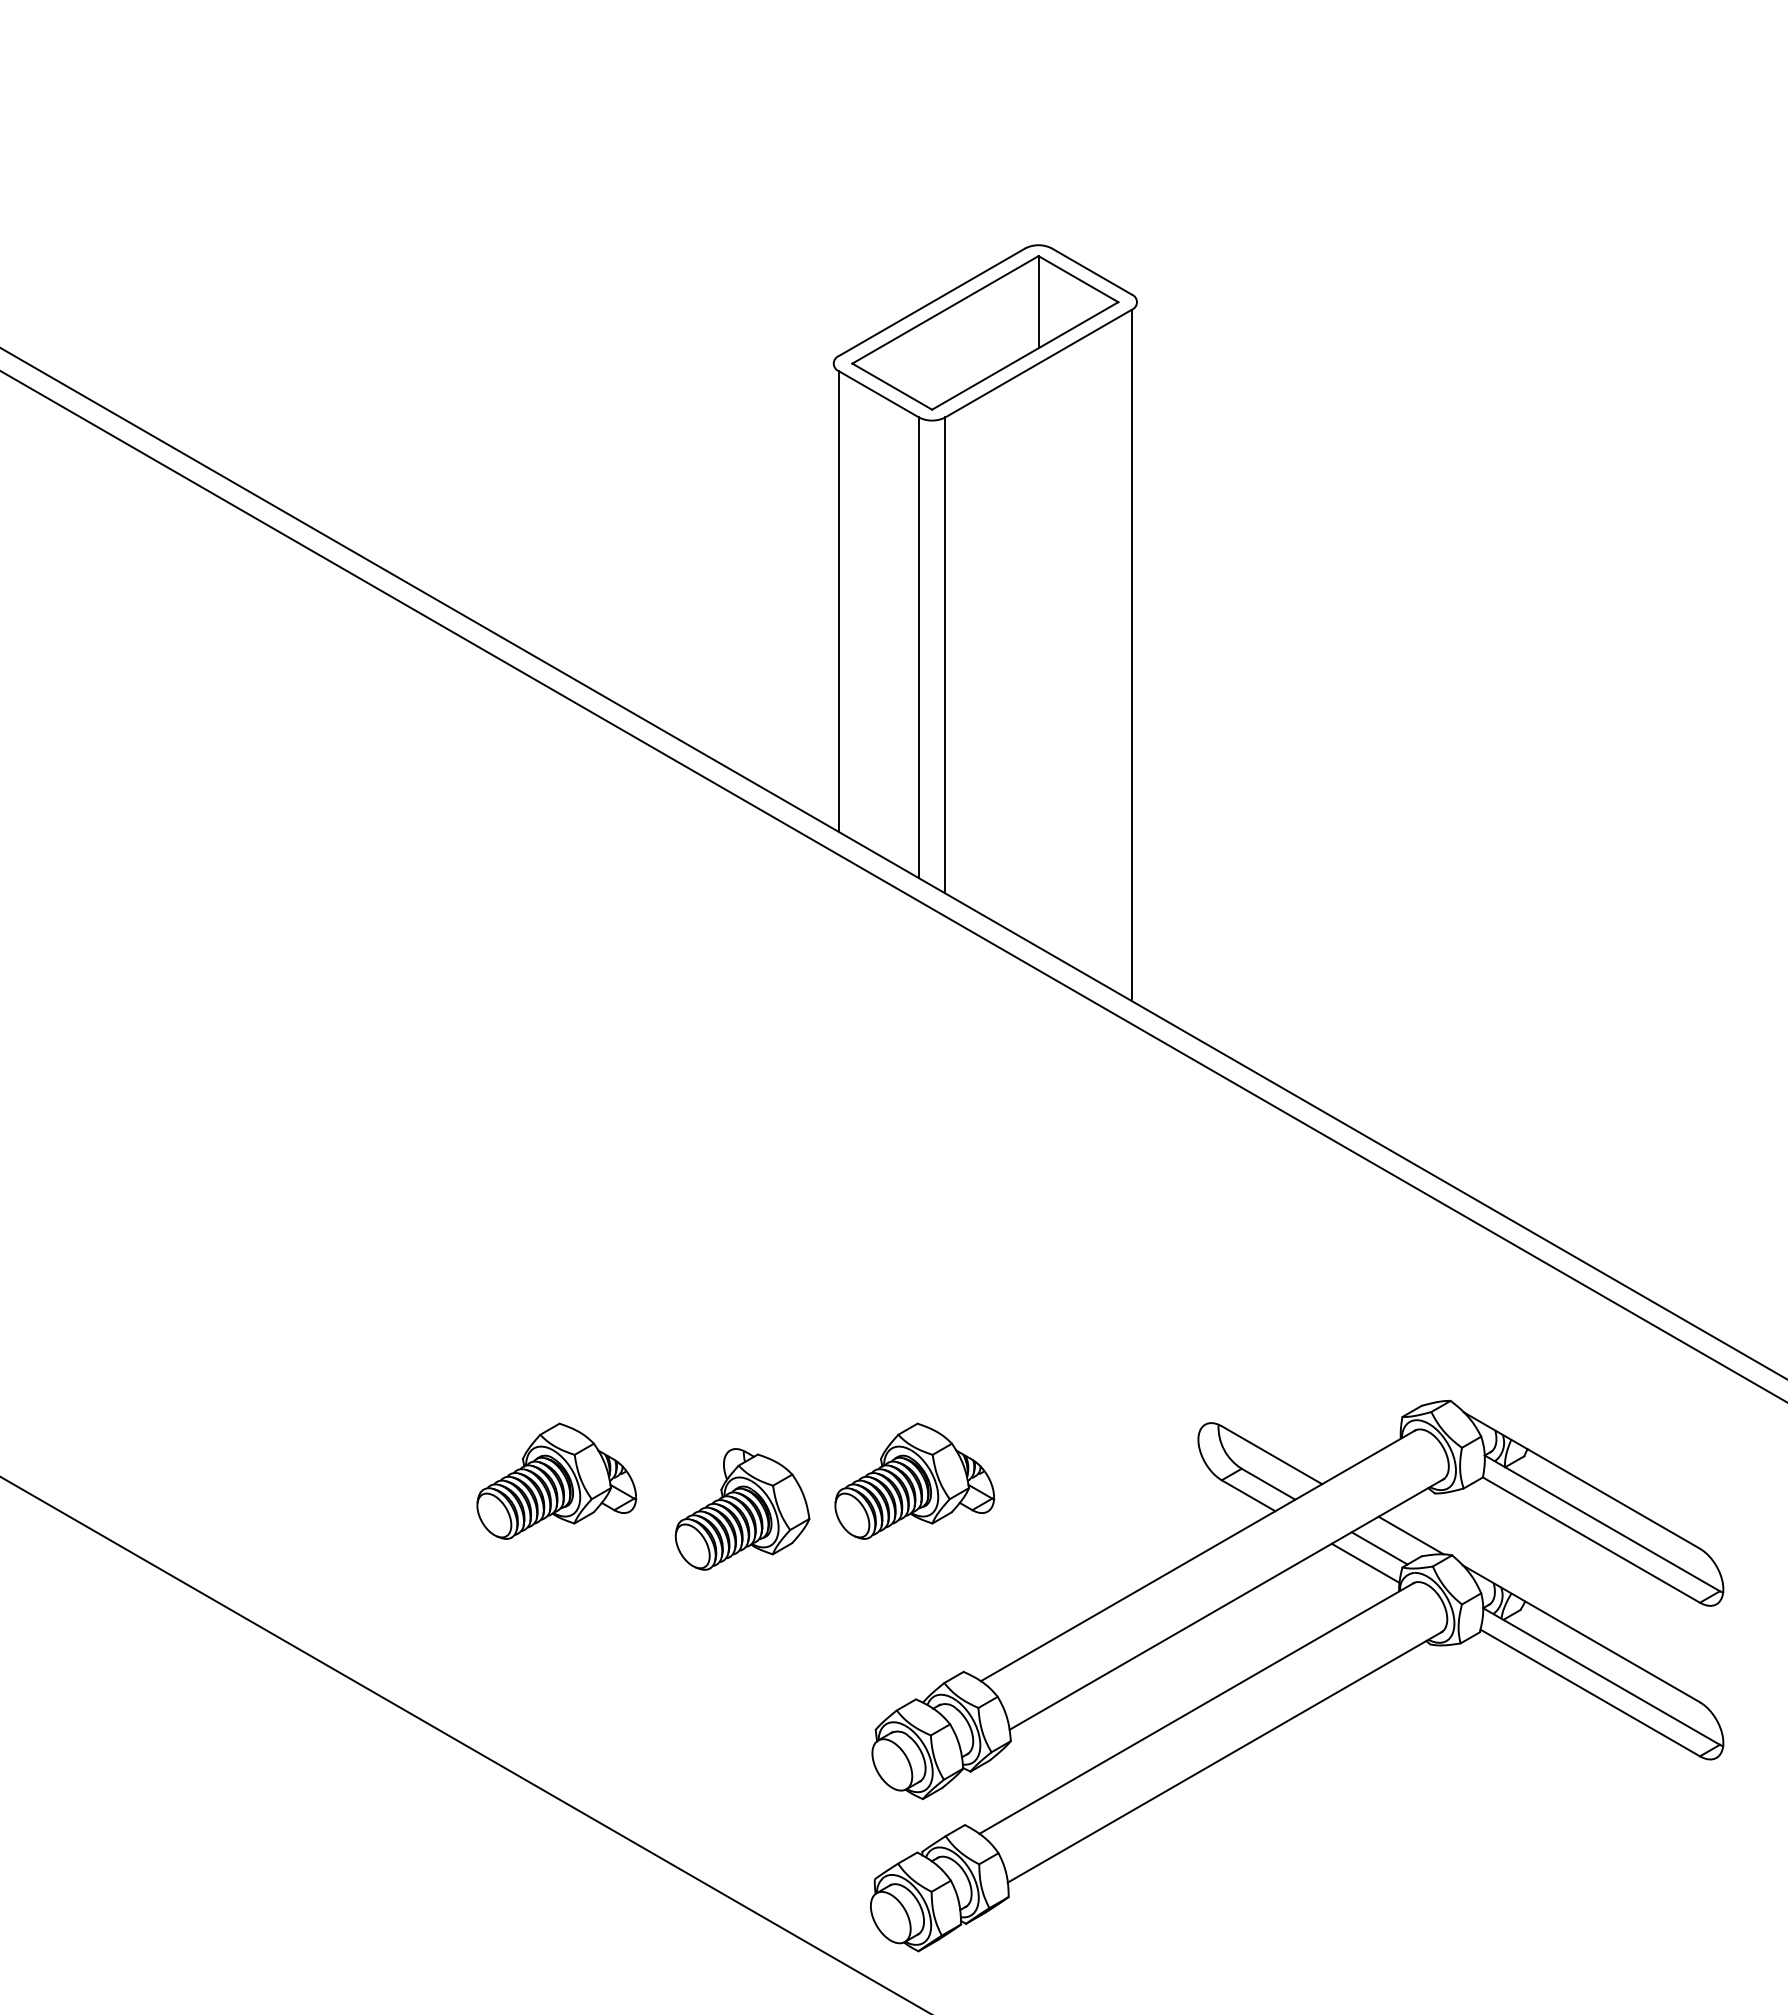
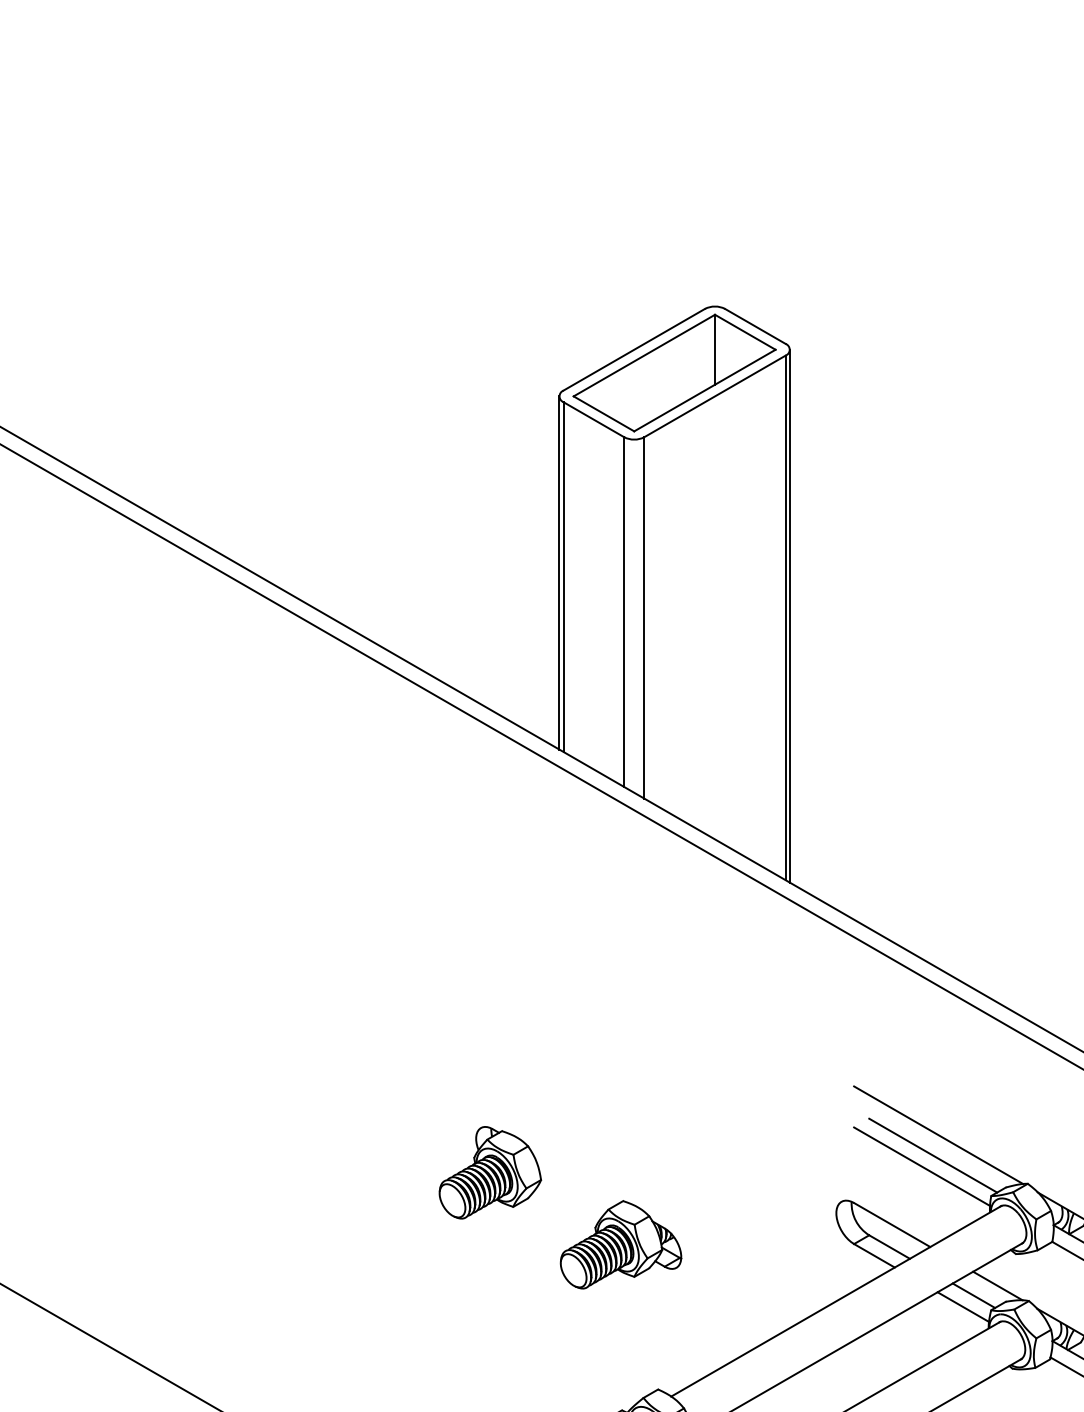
line: (833, 595) -> (559, 572), added
line: (1137, 653) -> (790, 616), added
line: (1332, 1336) -> (938, 1134), added
line: (1325, 1363) -> (932, 1155), added
line: (1310, 1378) -> (921, 1166), added
part: (556, 1480) -> (349, 1244), removed
part: (742, 1509) -> (490, 1172), moved

